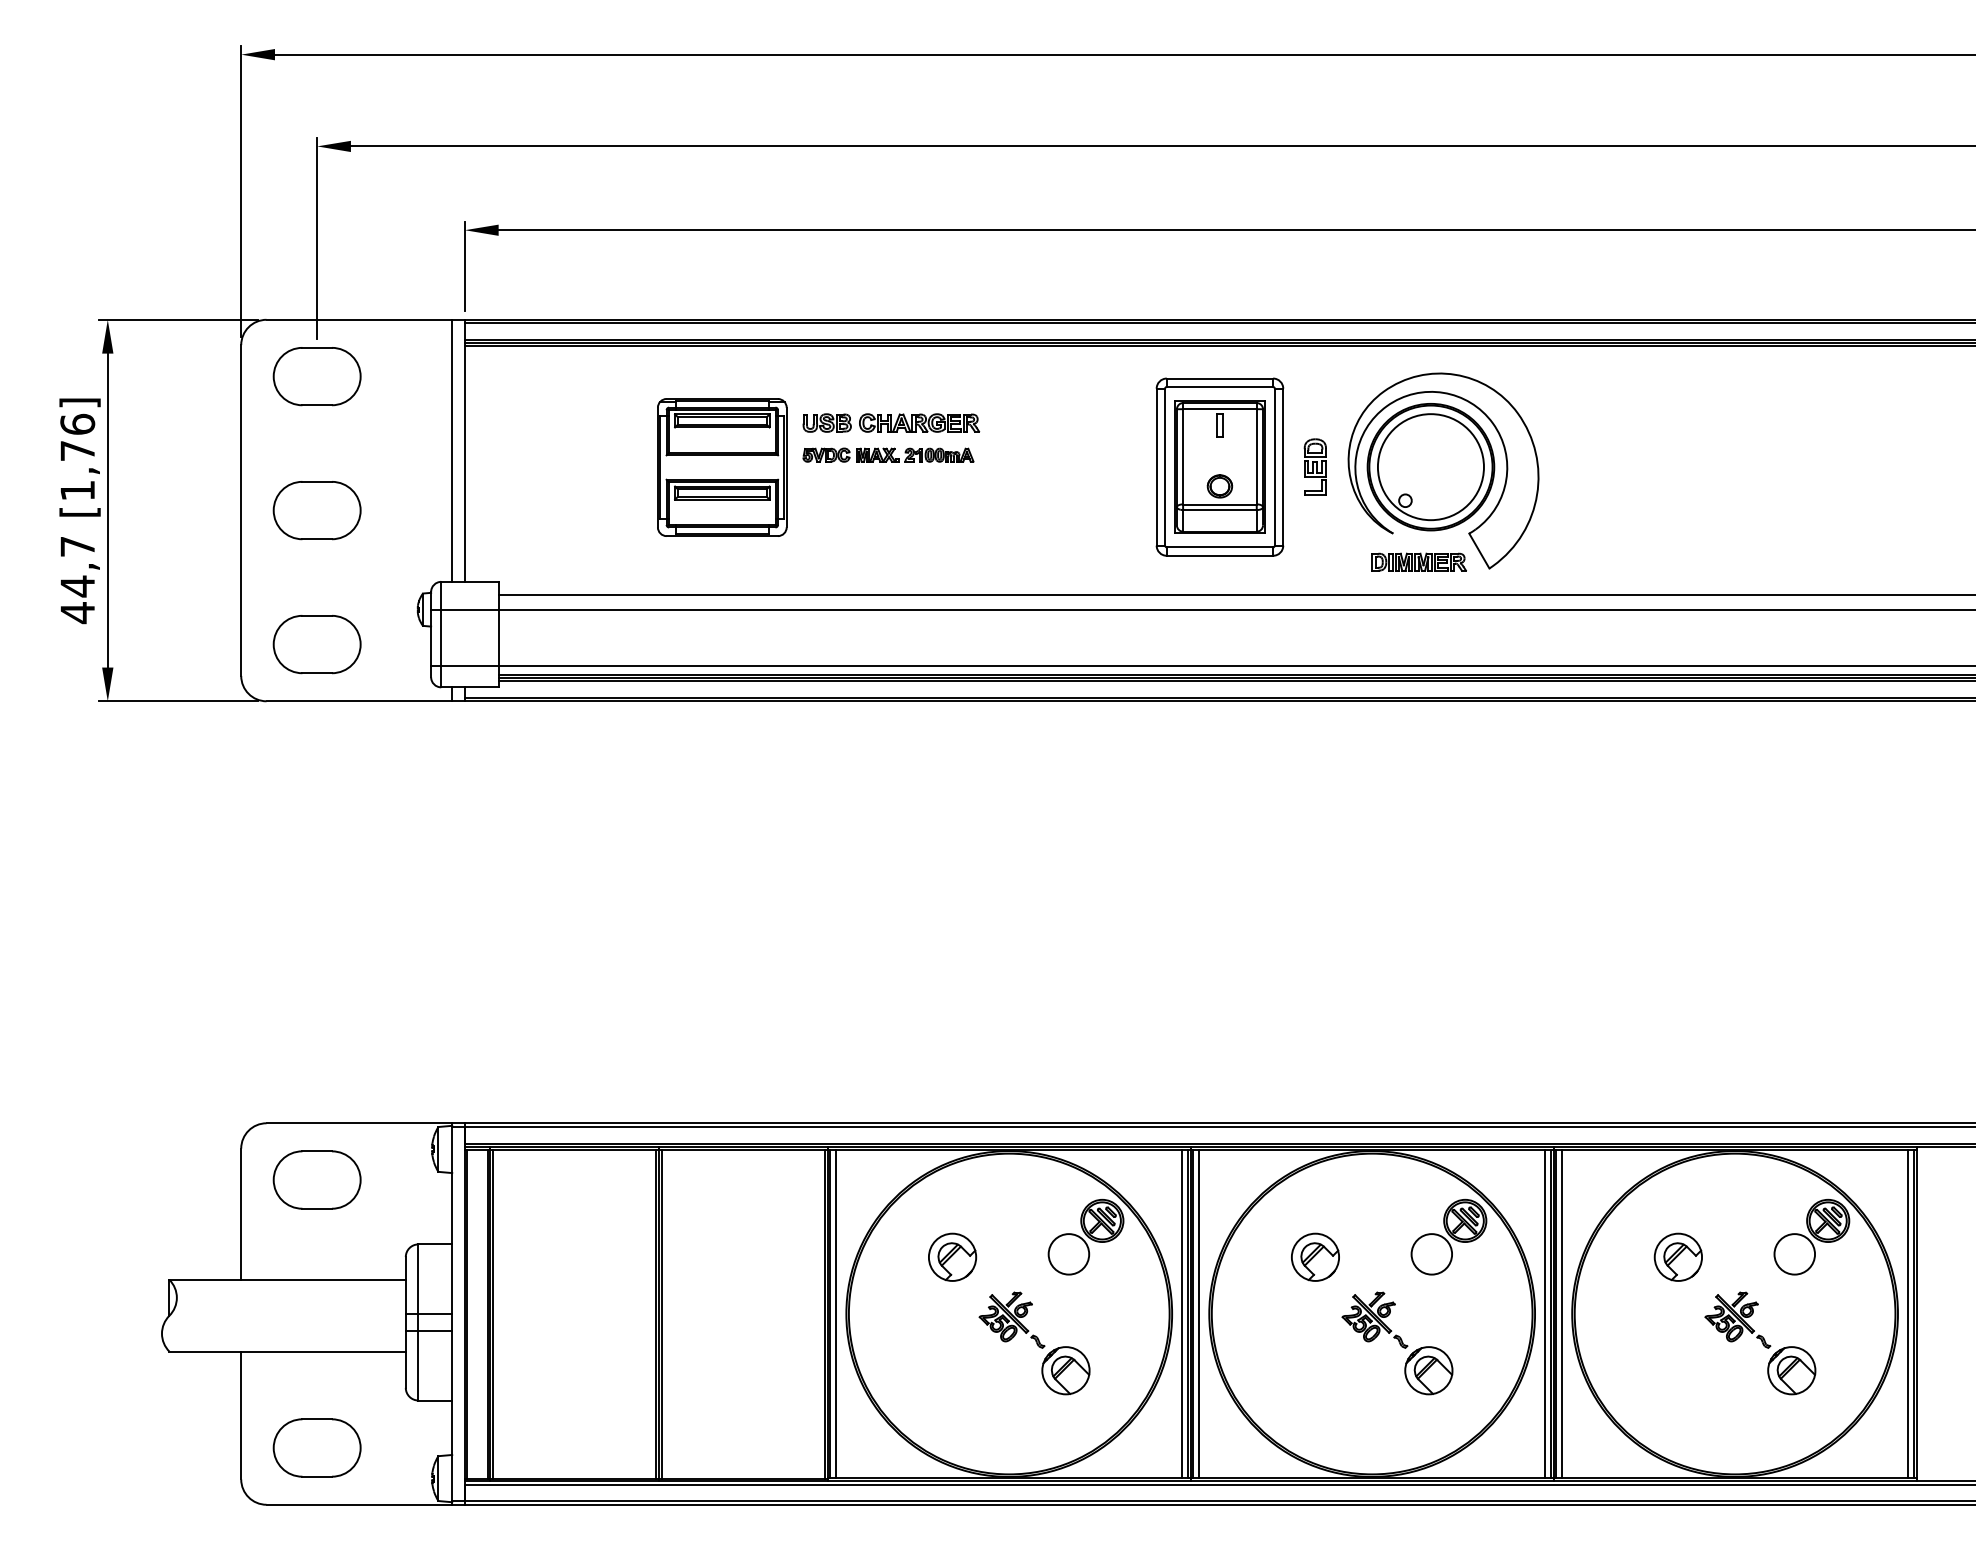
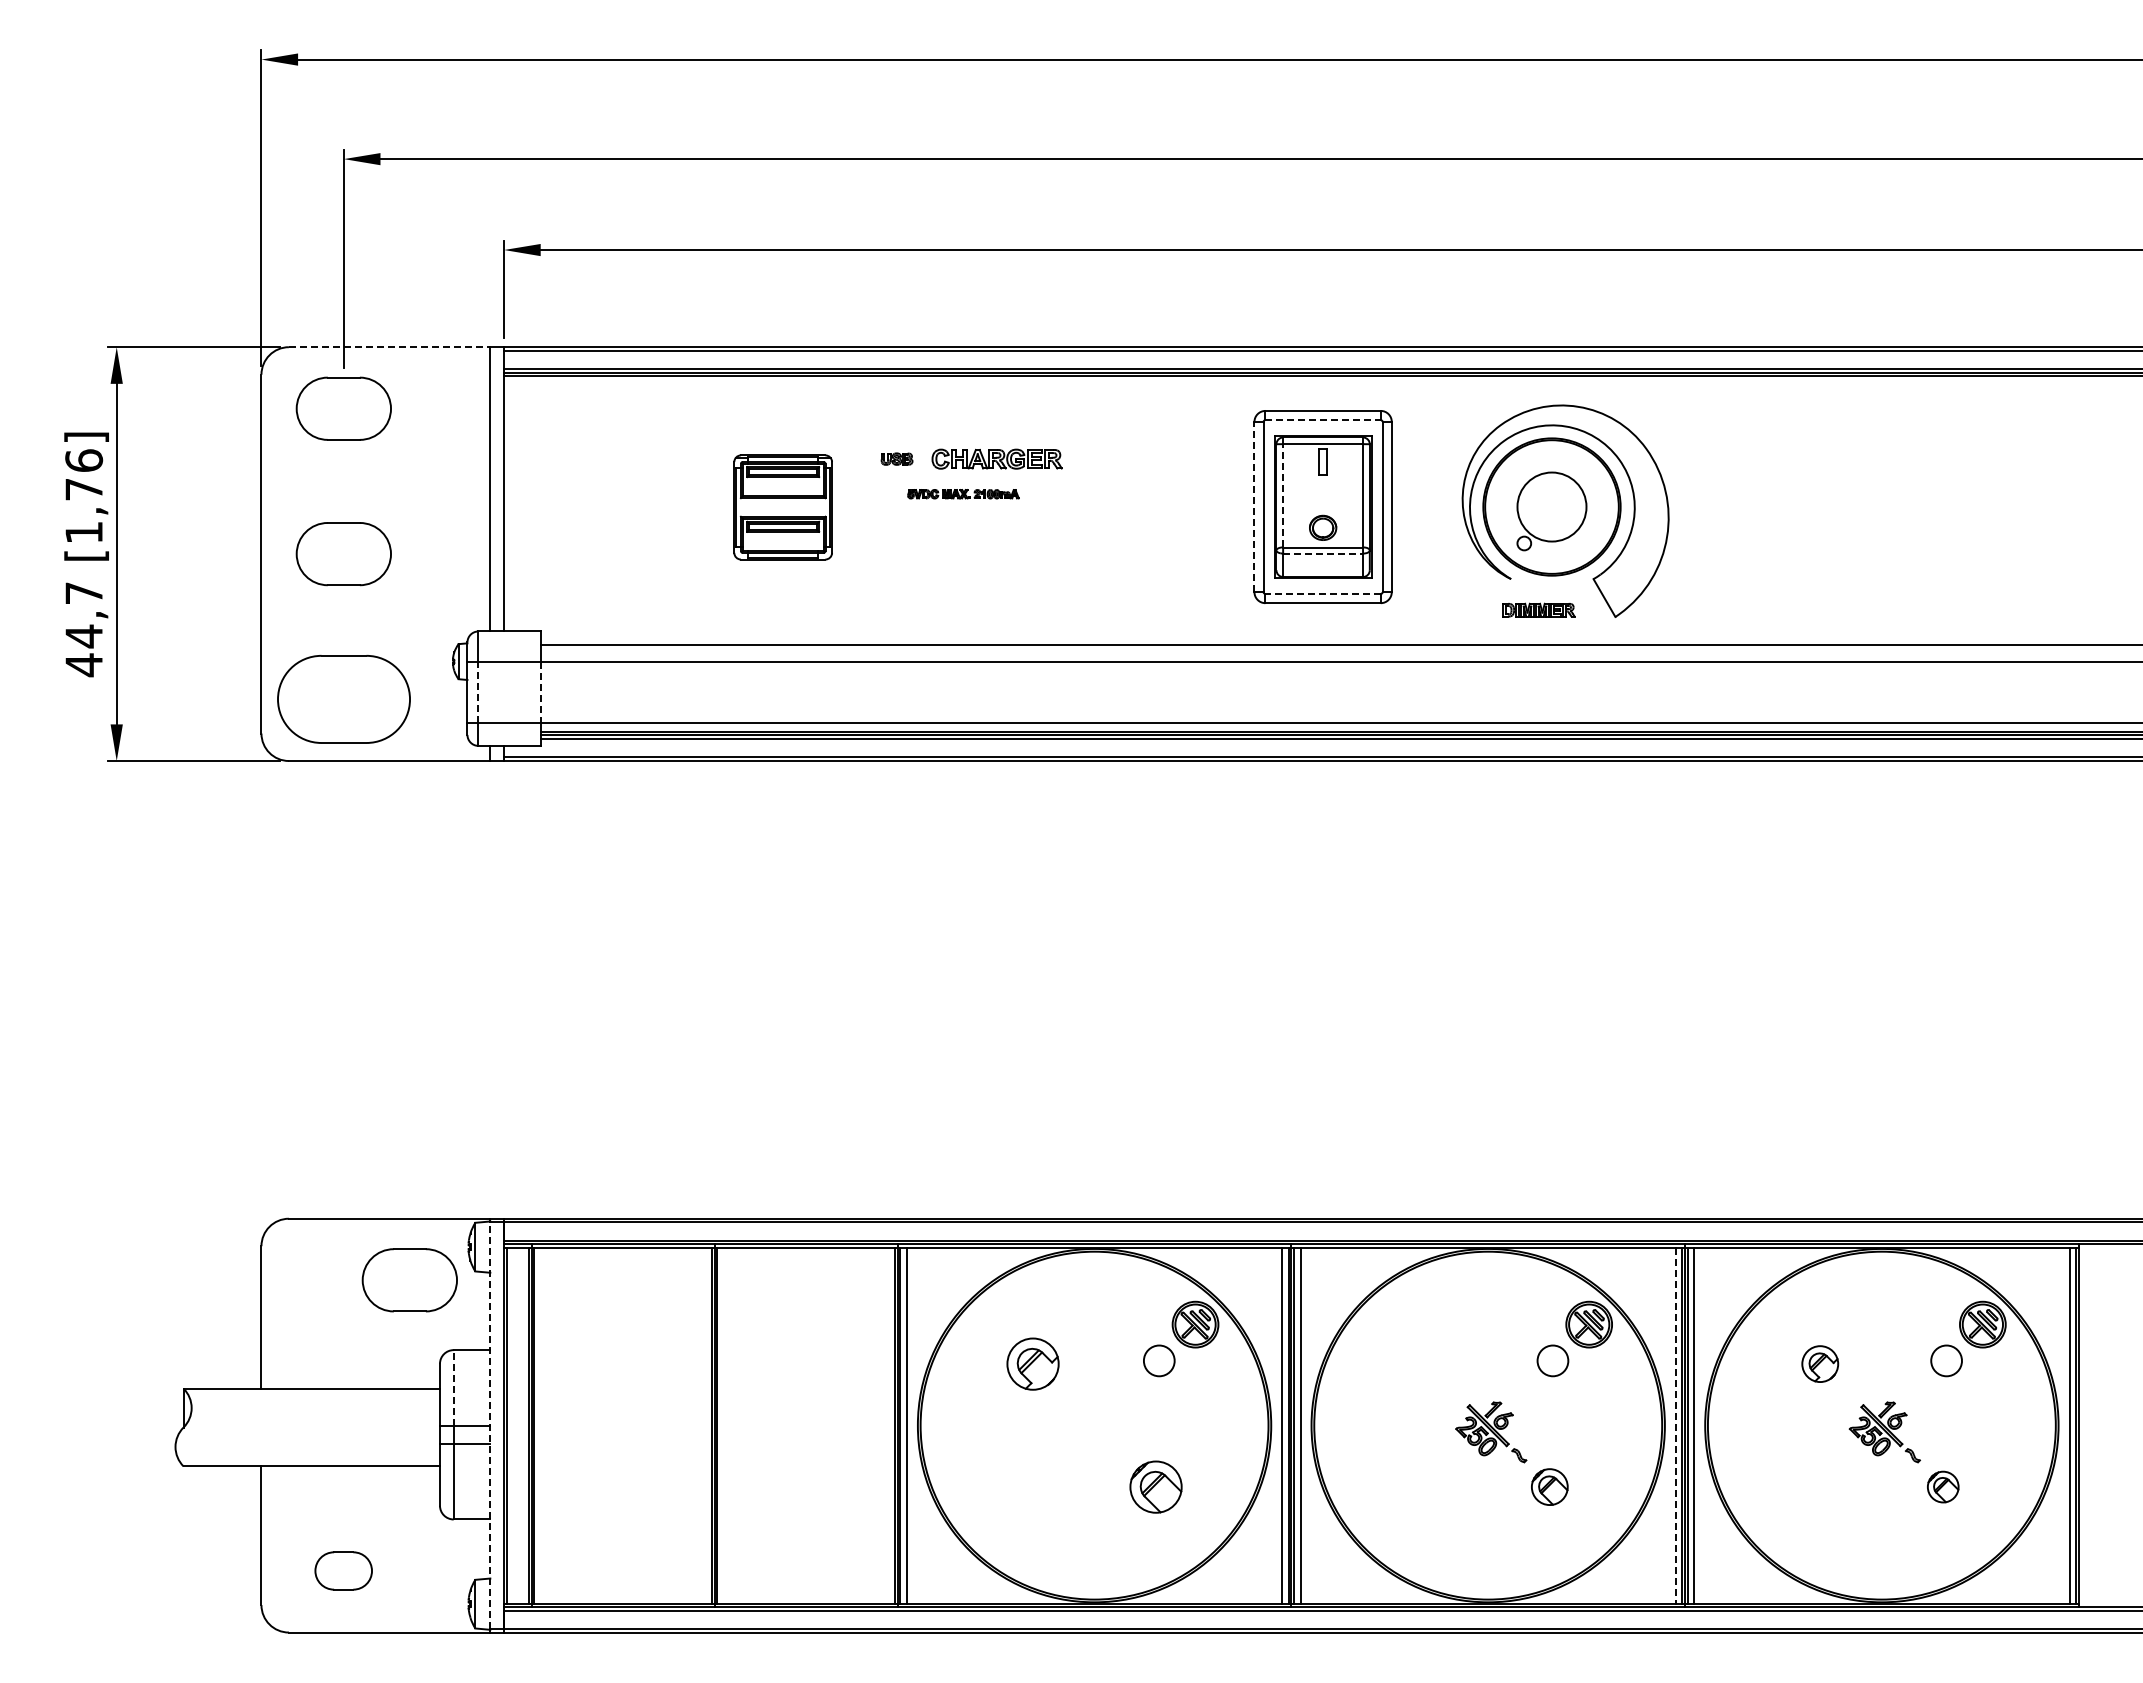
line: (359, 320) -> (389, 347), solid -> dashed
line: (1220, 387) -> (1323, 420), solid -> dashed
part: (826, 422) -> (896, 458), size x0.6
part: (888, 455) -> (963, 494), size x0.6
line: (1182, 456) -> (1282, 495), solid -> dashed
line: (1156, 466) -> (1254, 506), solid -> dashed
part: (1315, 466) -> (1426, 506), removed
circle: (1430, 466) -> (1551, 506), size x0.6
part: (721, 467) -> (782, 507), size x0.7
line: (1220, 509) -> (1323, 553), solid -> dashed
line: (1220, 547) -> (1323, 594), solid -> dashed
part: (1418, 562) -> (1538, 610), size x0.7
line: (441, 638) -> (478, 692), solid -> dashed
line: (498, 638) -> (540, 692), solid -> dashed
part: (316, 644) -> (343, 699), size x1.4
part: (316, 1180) -> (409, 1280), moved
circle: (1069, 1253) -> (1159, 1360), size x0.7
circle: (1431, 1253) -> (1552, 1360), size x0.7
circle: (1794, 1253) -> (1946, 1360), size x0.7
part: (1315, 1256) -> (1426, 1363), removed
part: (1677, 1256) -> (1819, 1363), size x0.7
line: (418, 1278) -> (453, 1387), solid -> dashed
line: (452, 1313) -> (490, 1425), solid -> dashed
line: (1544, 1314) -> (1675, 1426), solid -> dashed
part: (1011, 1320) -> (1097, 1432), removed
part: (1428, 1370) -> (1549, 1486), size x0.7
part: (1790, 1370) -> (1942, 1486), size x0.6
part: (316, 1447) -> (343, 1570), size x0.6

